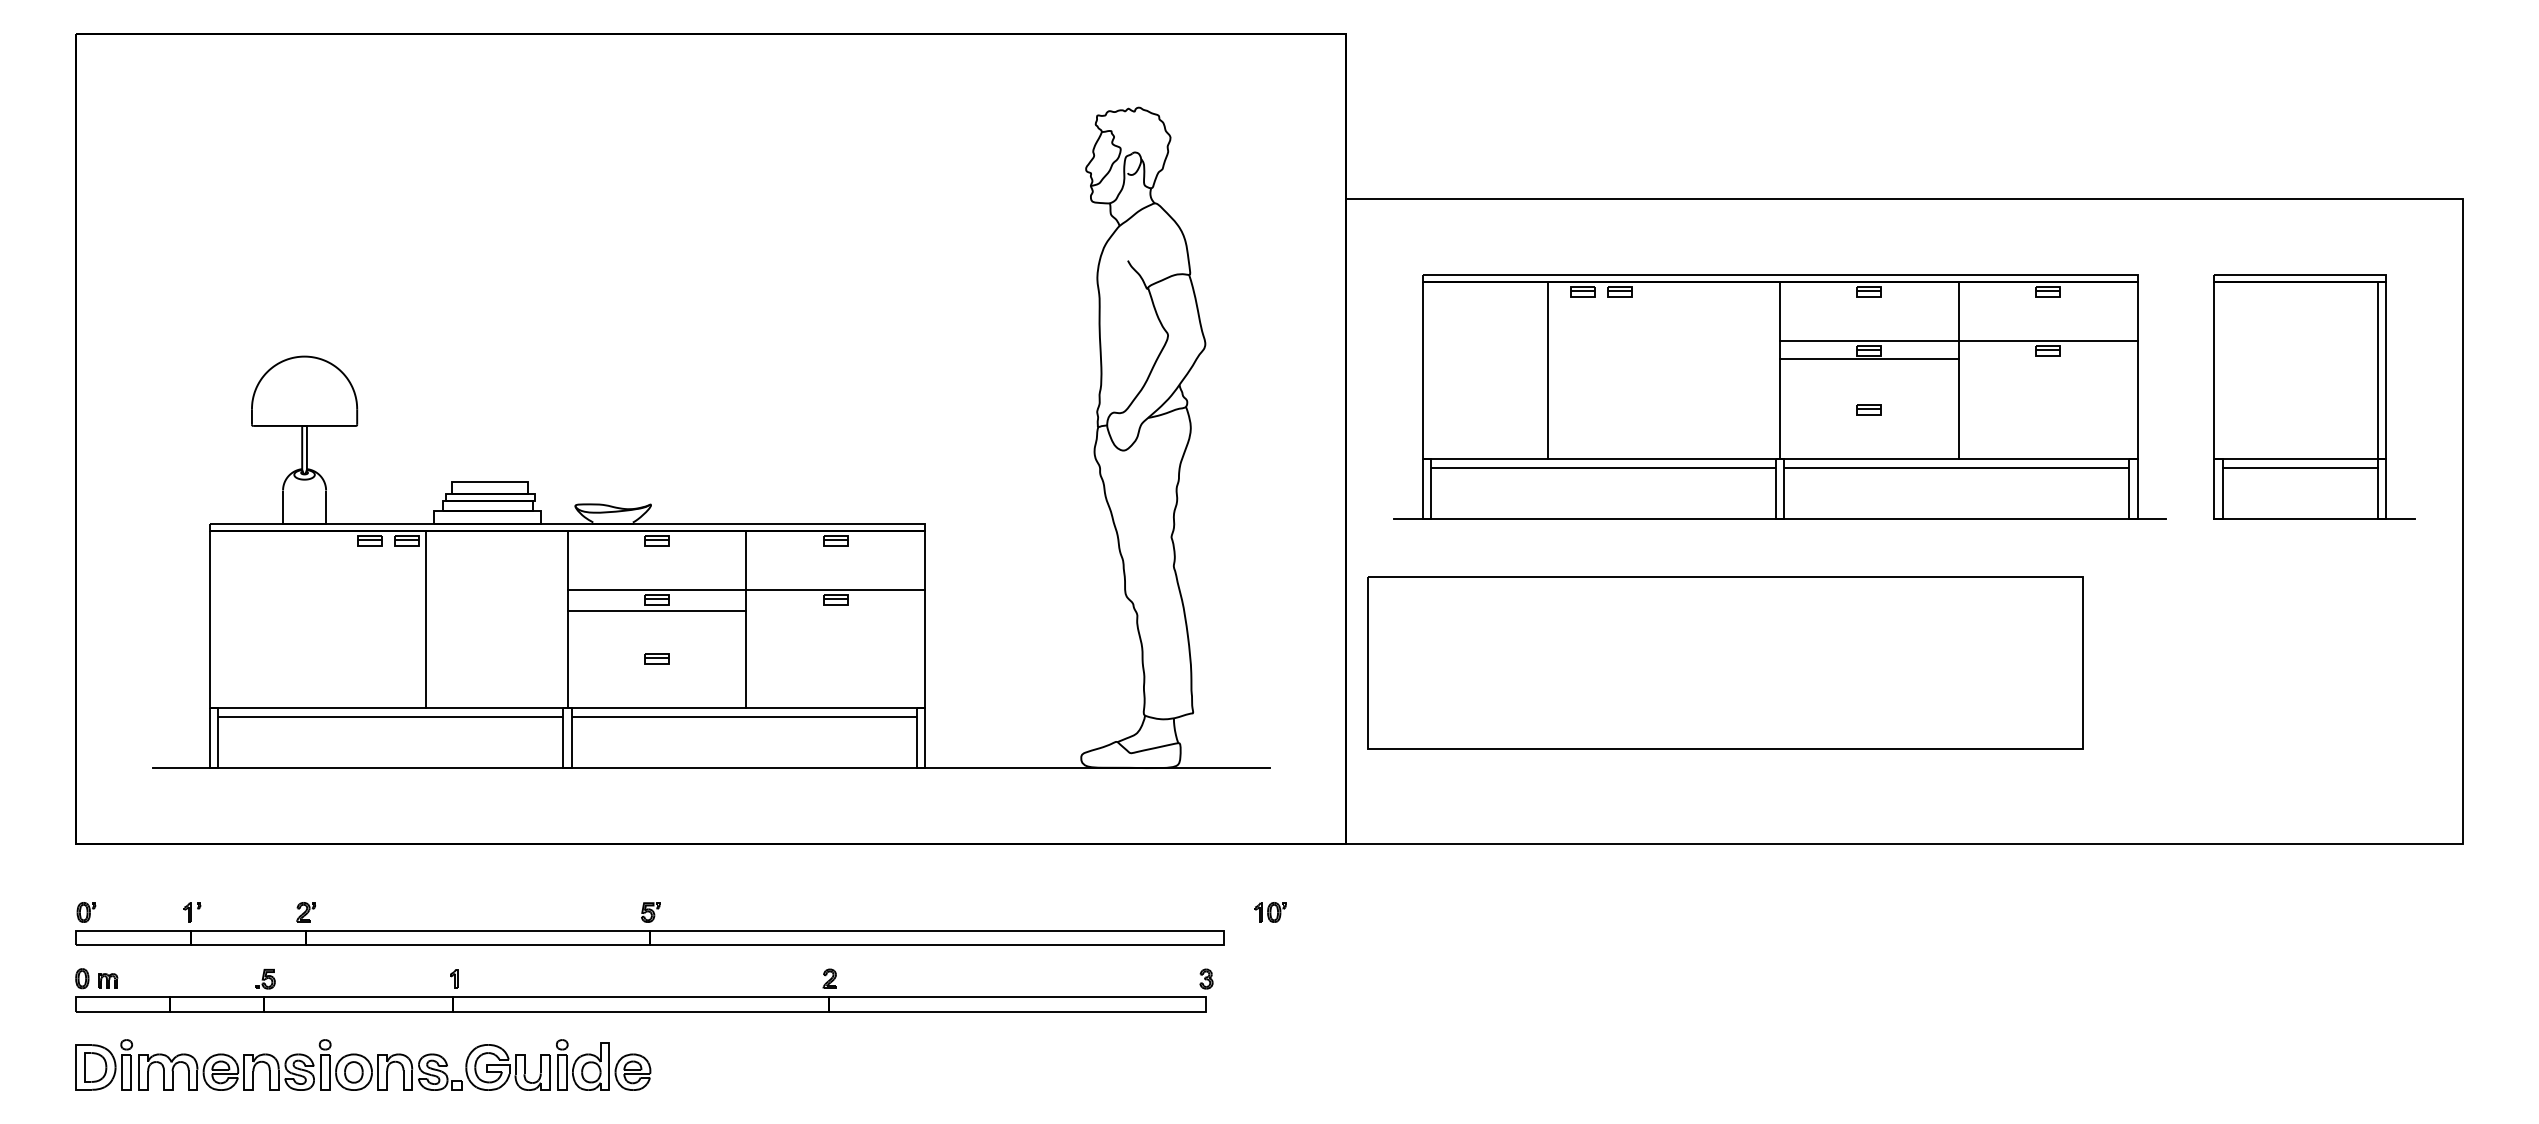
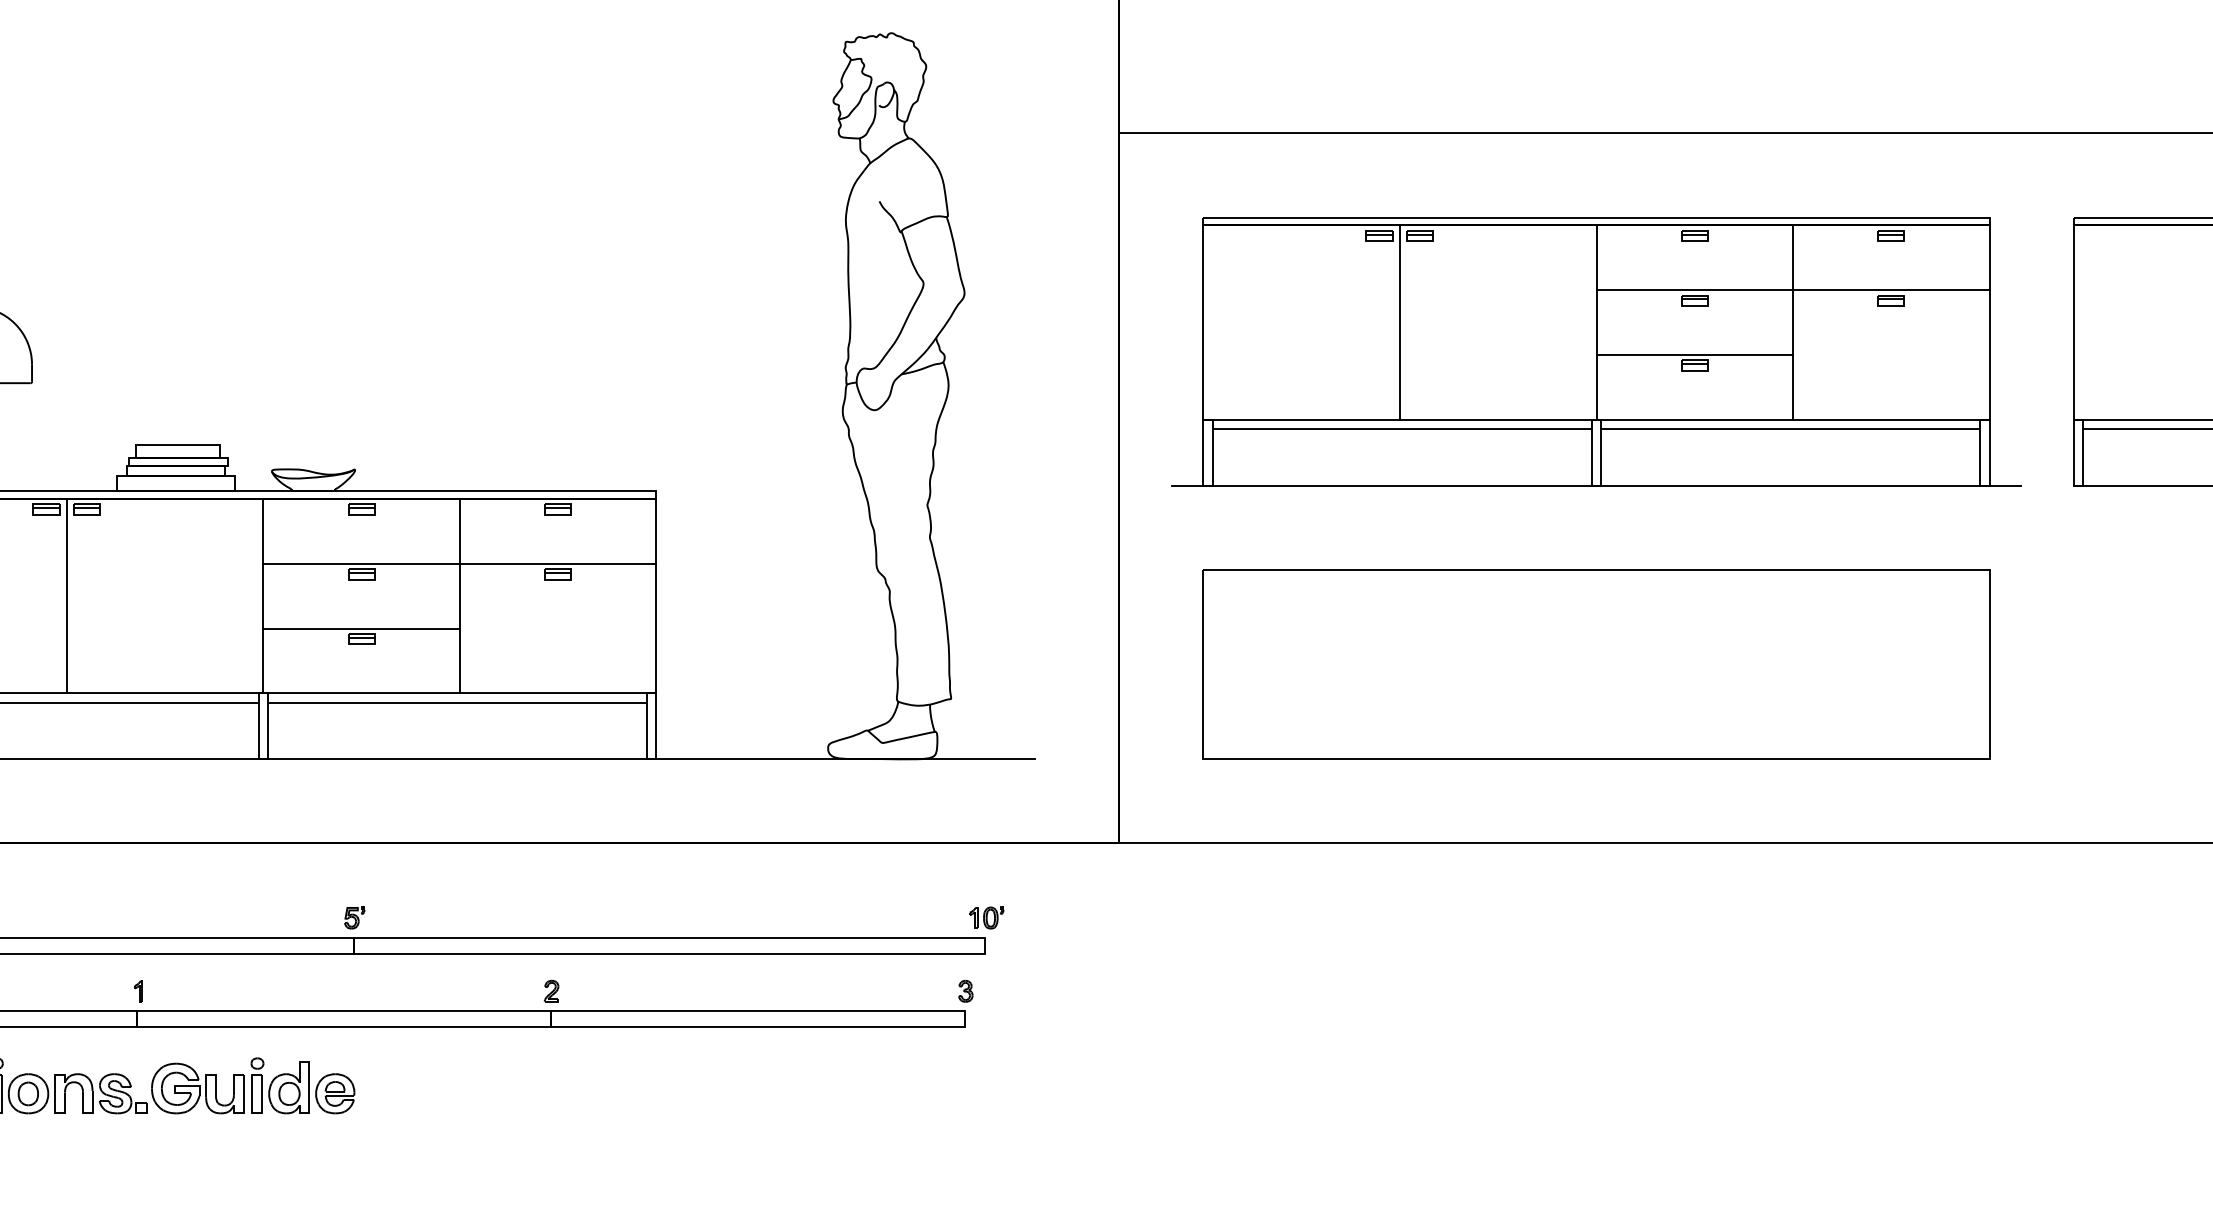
line: (1869, 359) -> (1694, 355), moved
line: (1548, 370) -> (1400, 322), moved
line: (656, 611) -> (361, 628), moved
line: (425, 619) -> (66, 595), moved
part: (1725, 662) -> (1596, 664), moved
part: (1270, 912) -> (986, 918), moved

